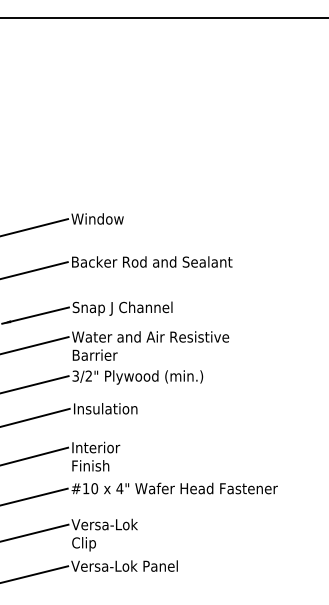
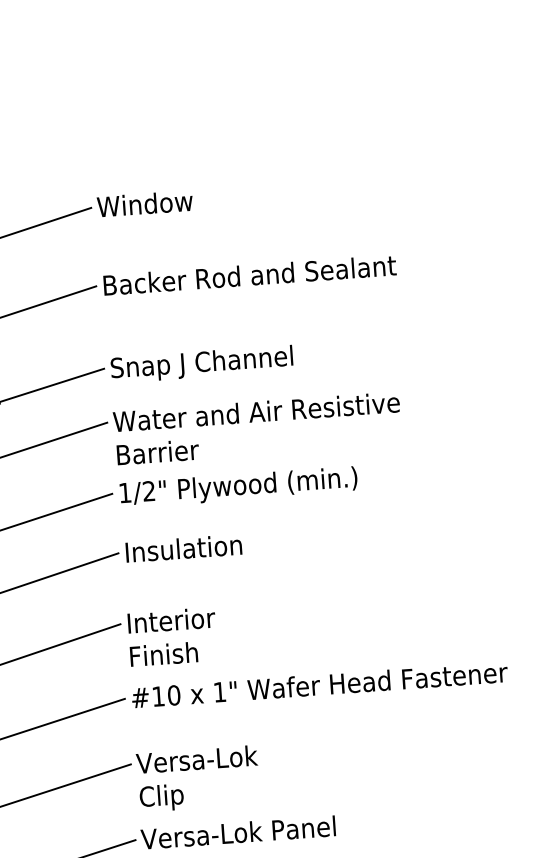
text: (75, 375) -> (124, 491), 3/2" -> 1/2"
text: (119, 488) -> (219, 691), 4" -> 1"

